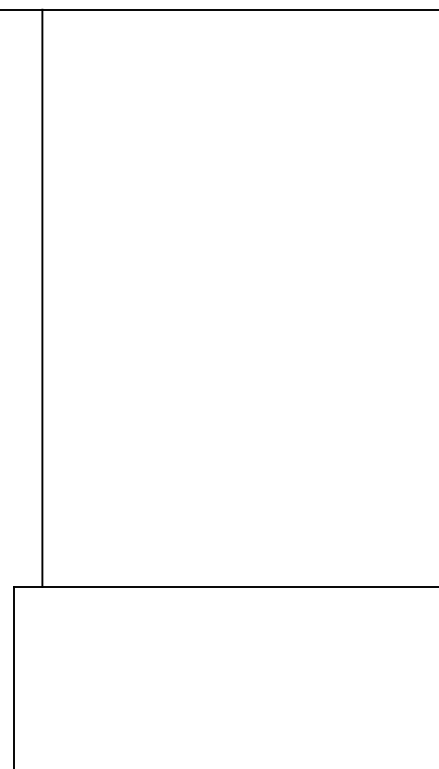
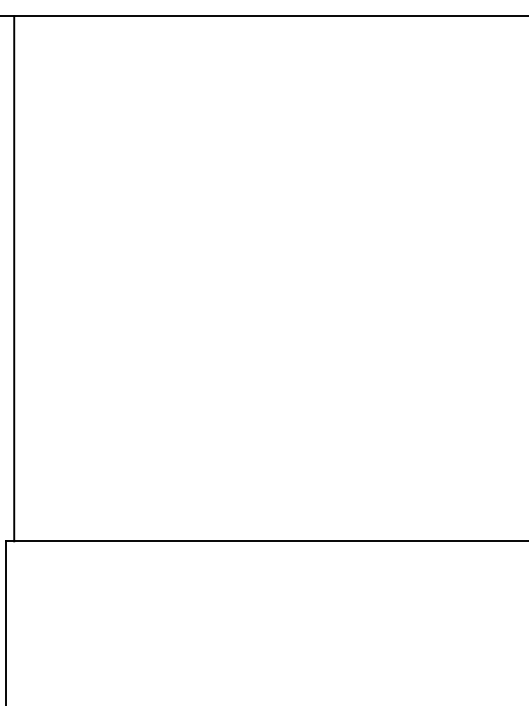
line: (42, 297) -> (14, 278), moved

